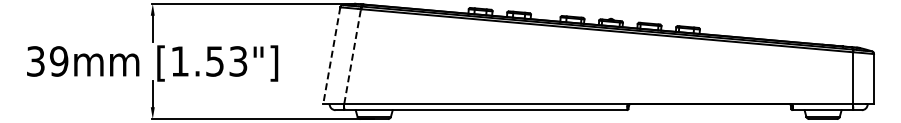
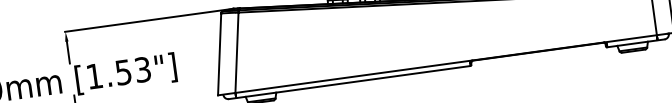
line: (331, 55) -> (219, 54), dashed -> solid
line: (352, 56) -> (236, 52), dashed -> solid

